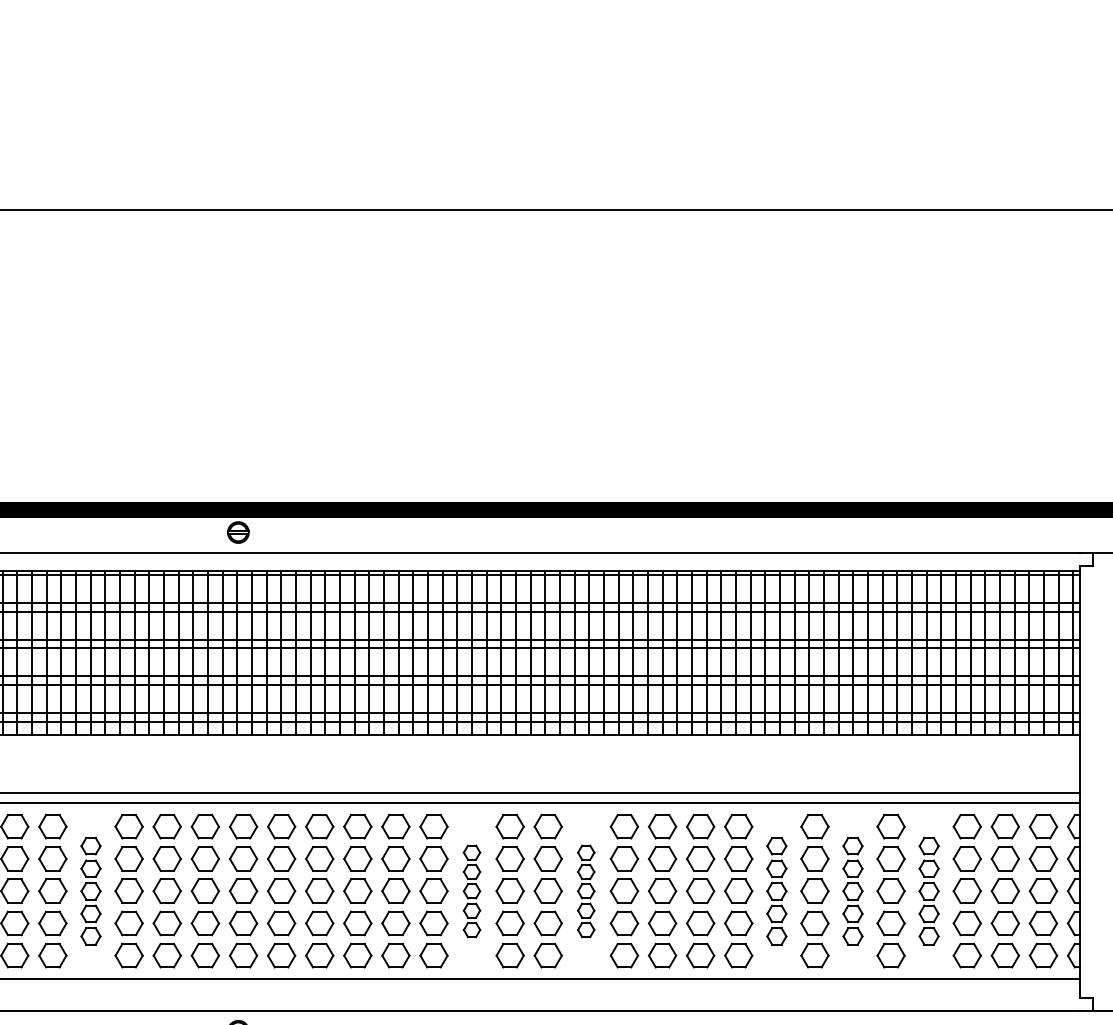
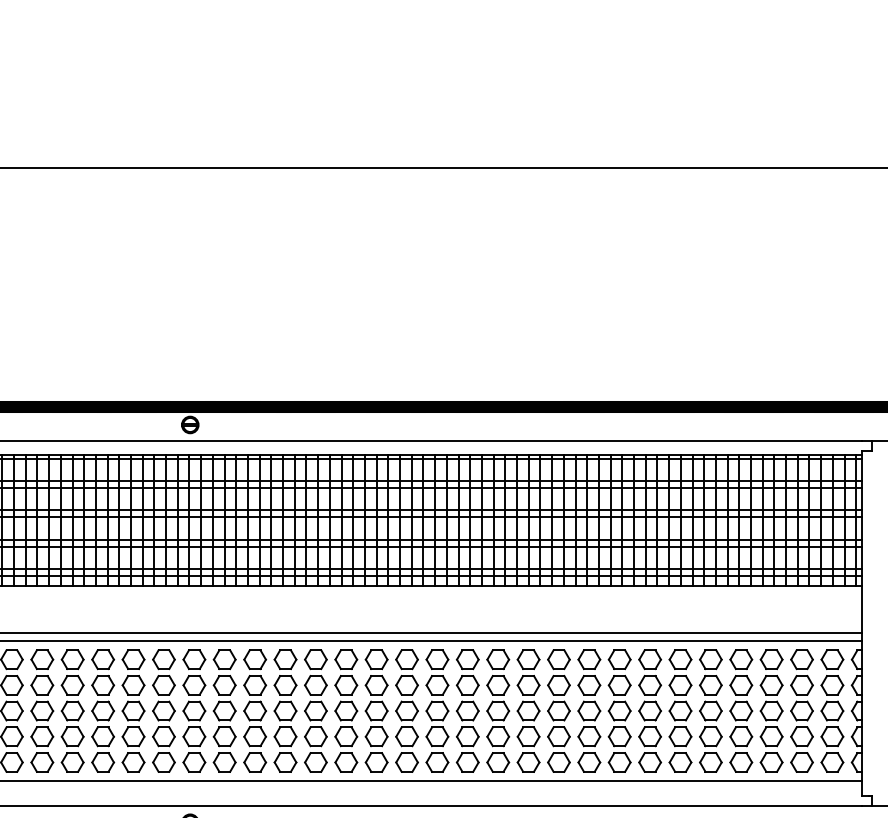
part: (90, 891) -> (72, 711), size x1.43
part: (471, 891) -> (376, 711), size x1.67
part: (585, 891) -> (467, 711), size x1.67
part: (776, 891) -> (619, 711), size x1.43
part: (852, 891) -> (680, 711), size x1.43
part: (928, 891) -> (740, 711), size x1.43

